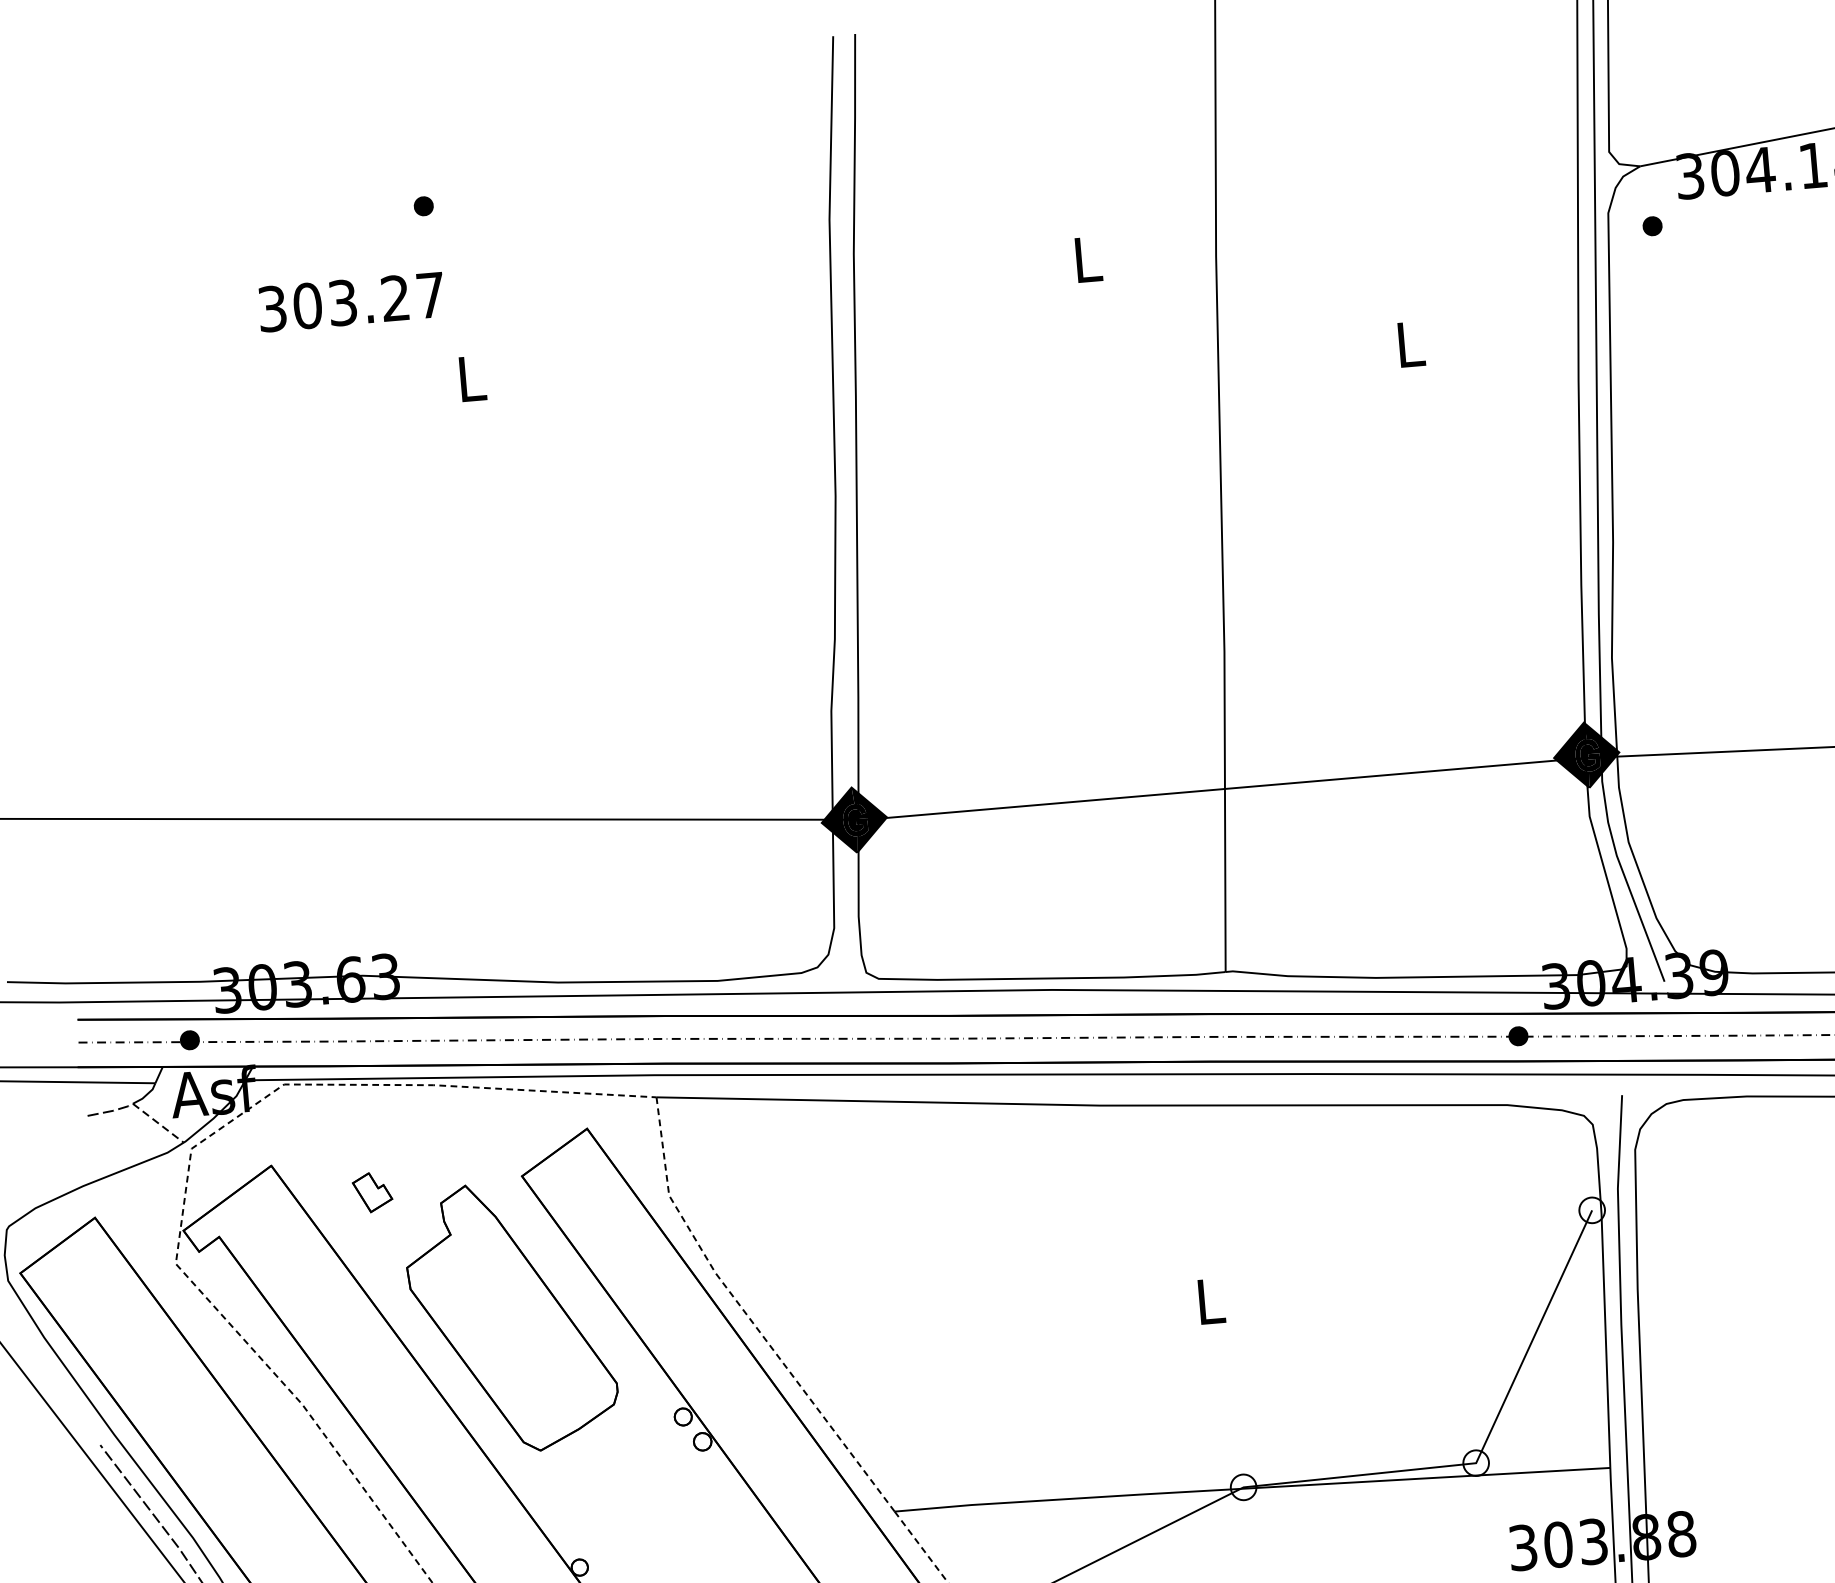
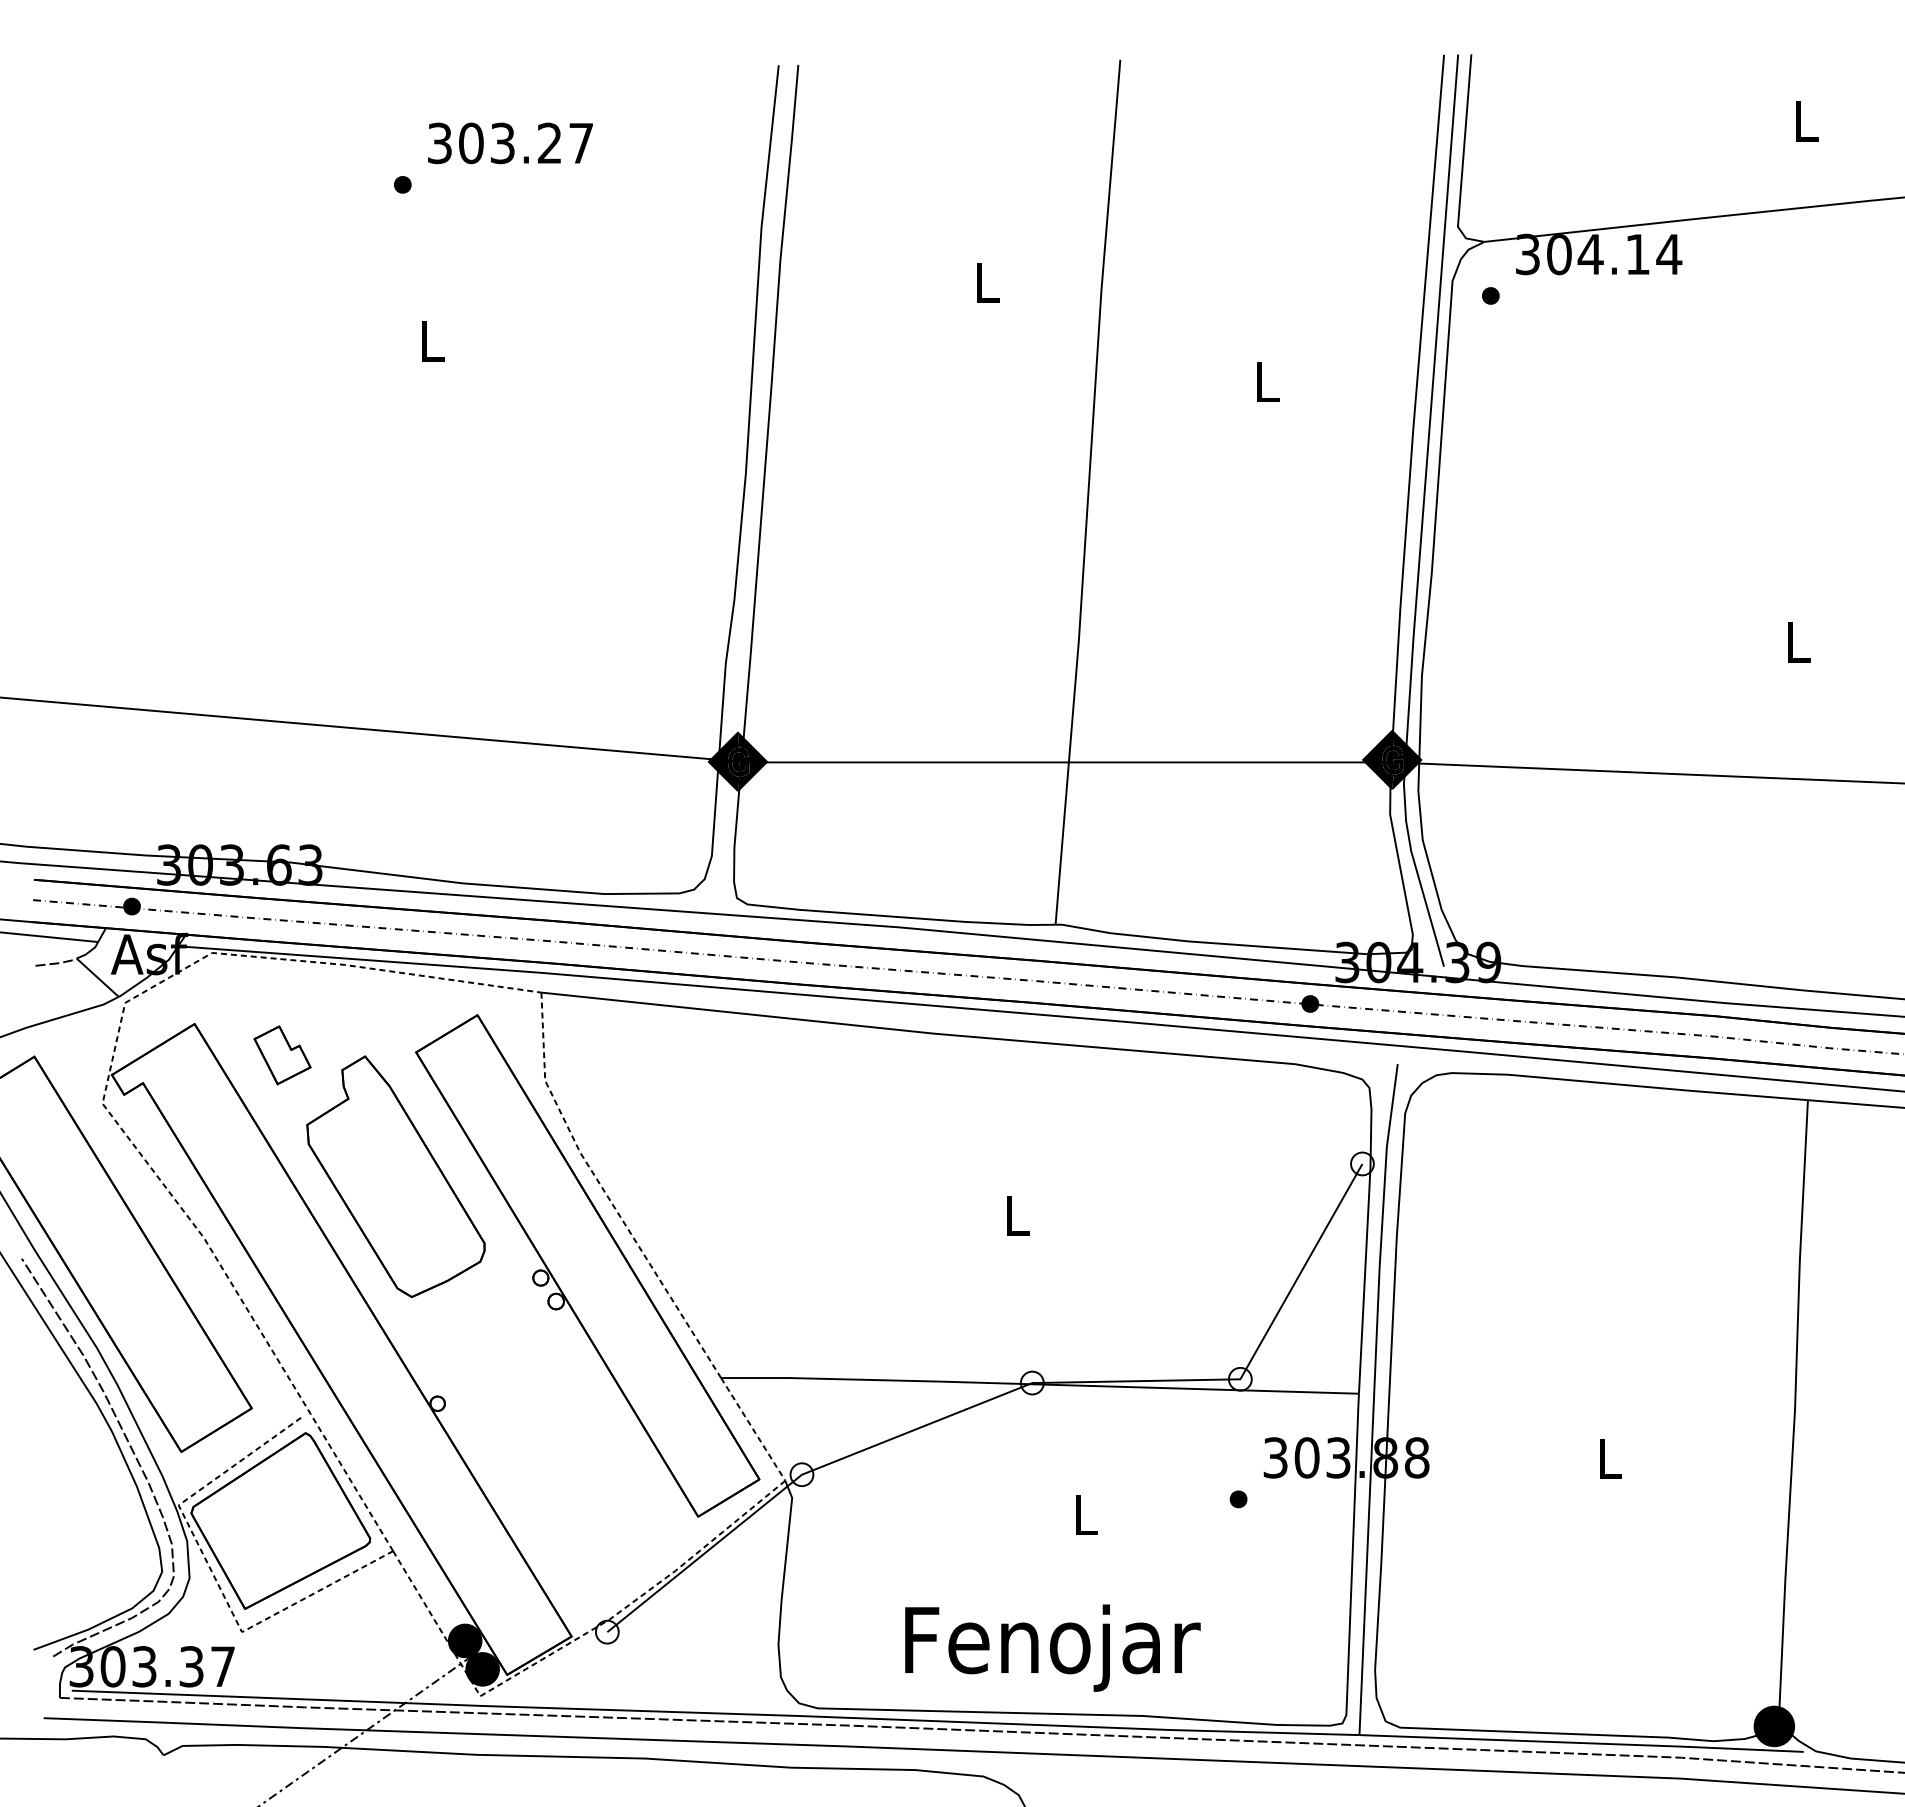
text: (351, 302) -> (510, 143), moved
line: (159, 1124) -> (98, 978), dashed -> solid
part: (372, 1192) -> (282, 1055), size x1.67

